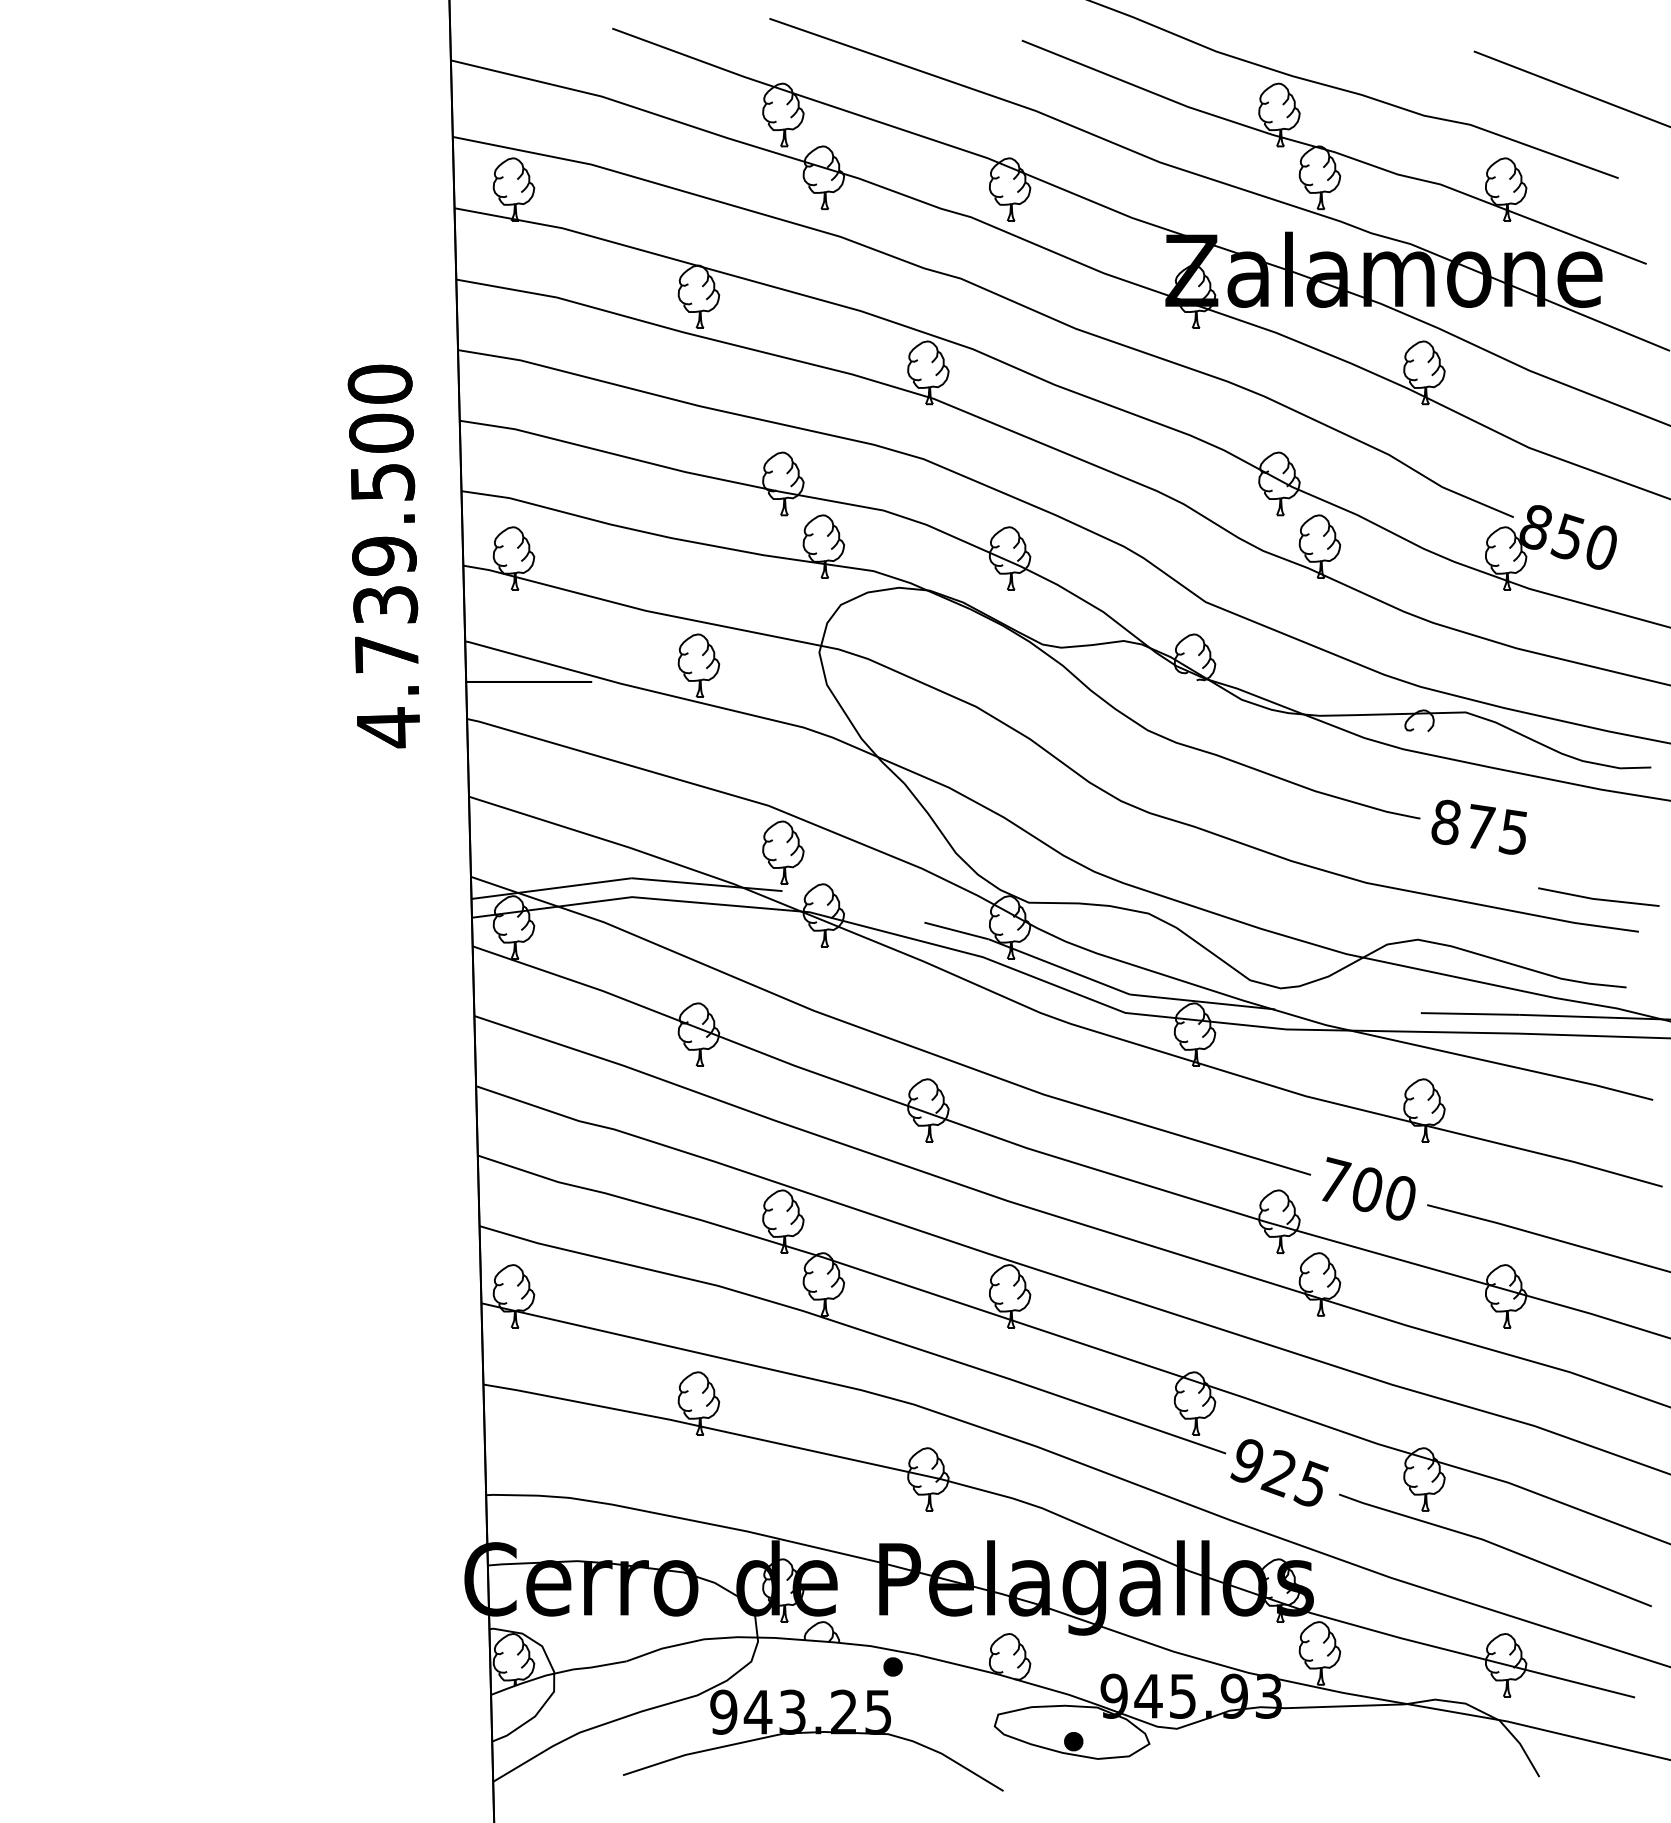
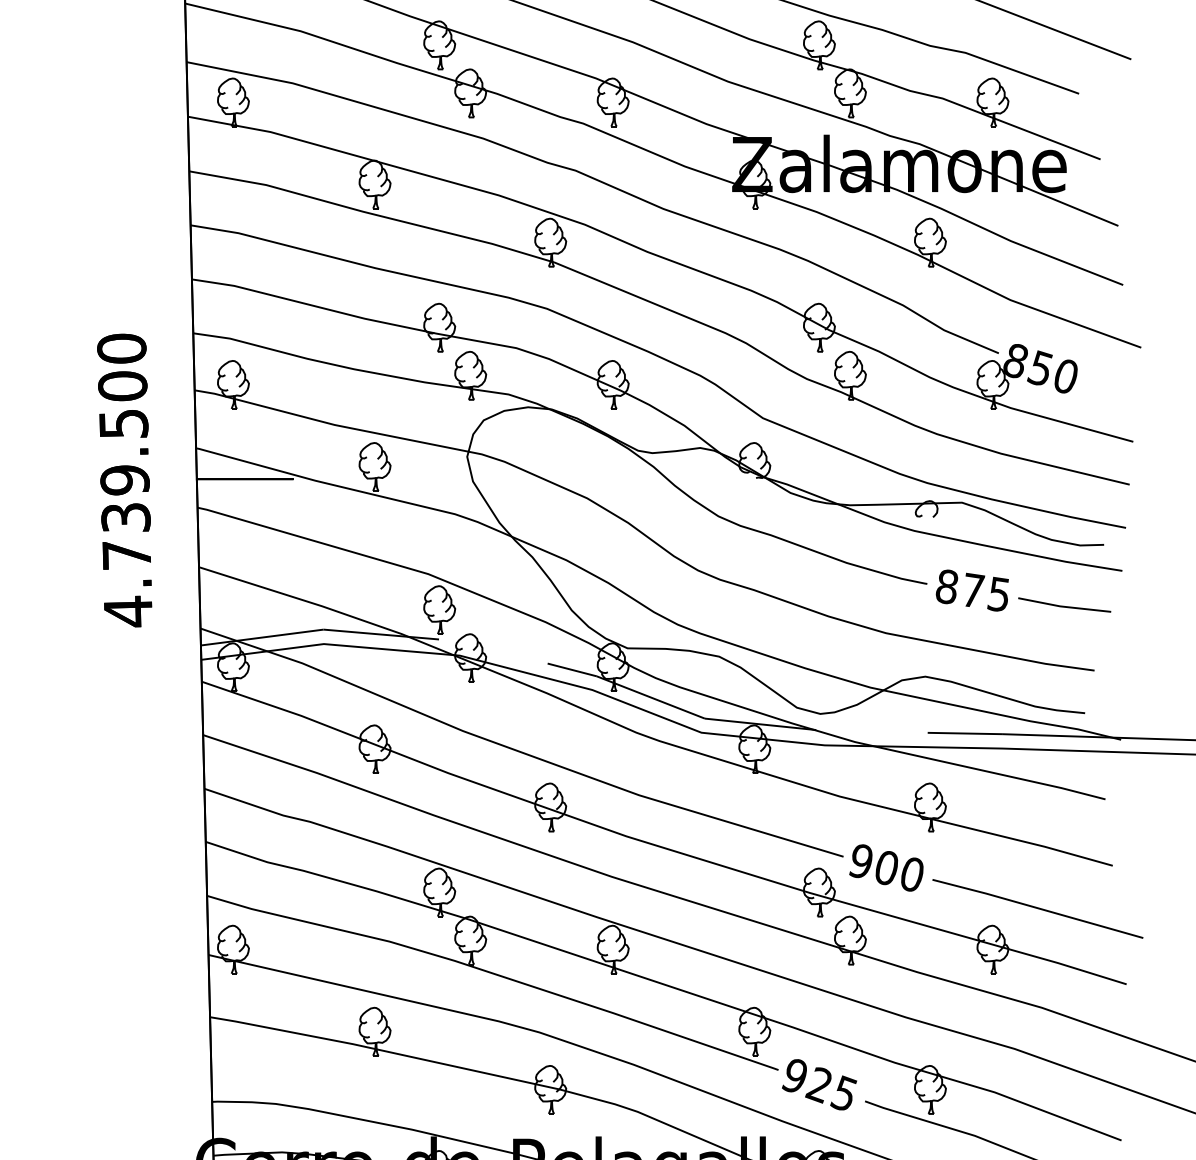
text: (383, 556) -> (124, 480), moved
line: (1598, 898) -> (1064, 606), moved
text: (1334, 1179) -> (861, 860), 700 -> 900

